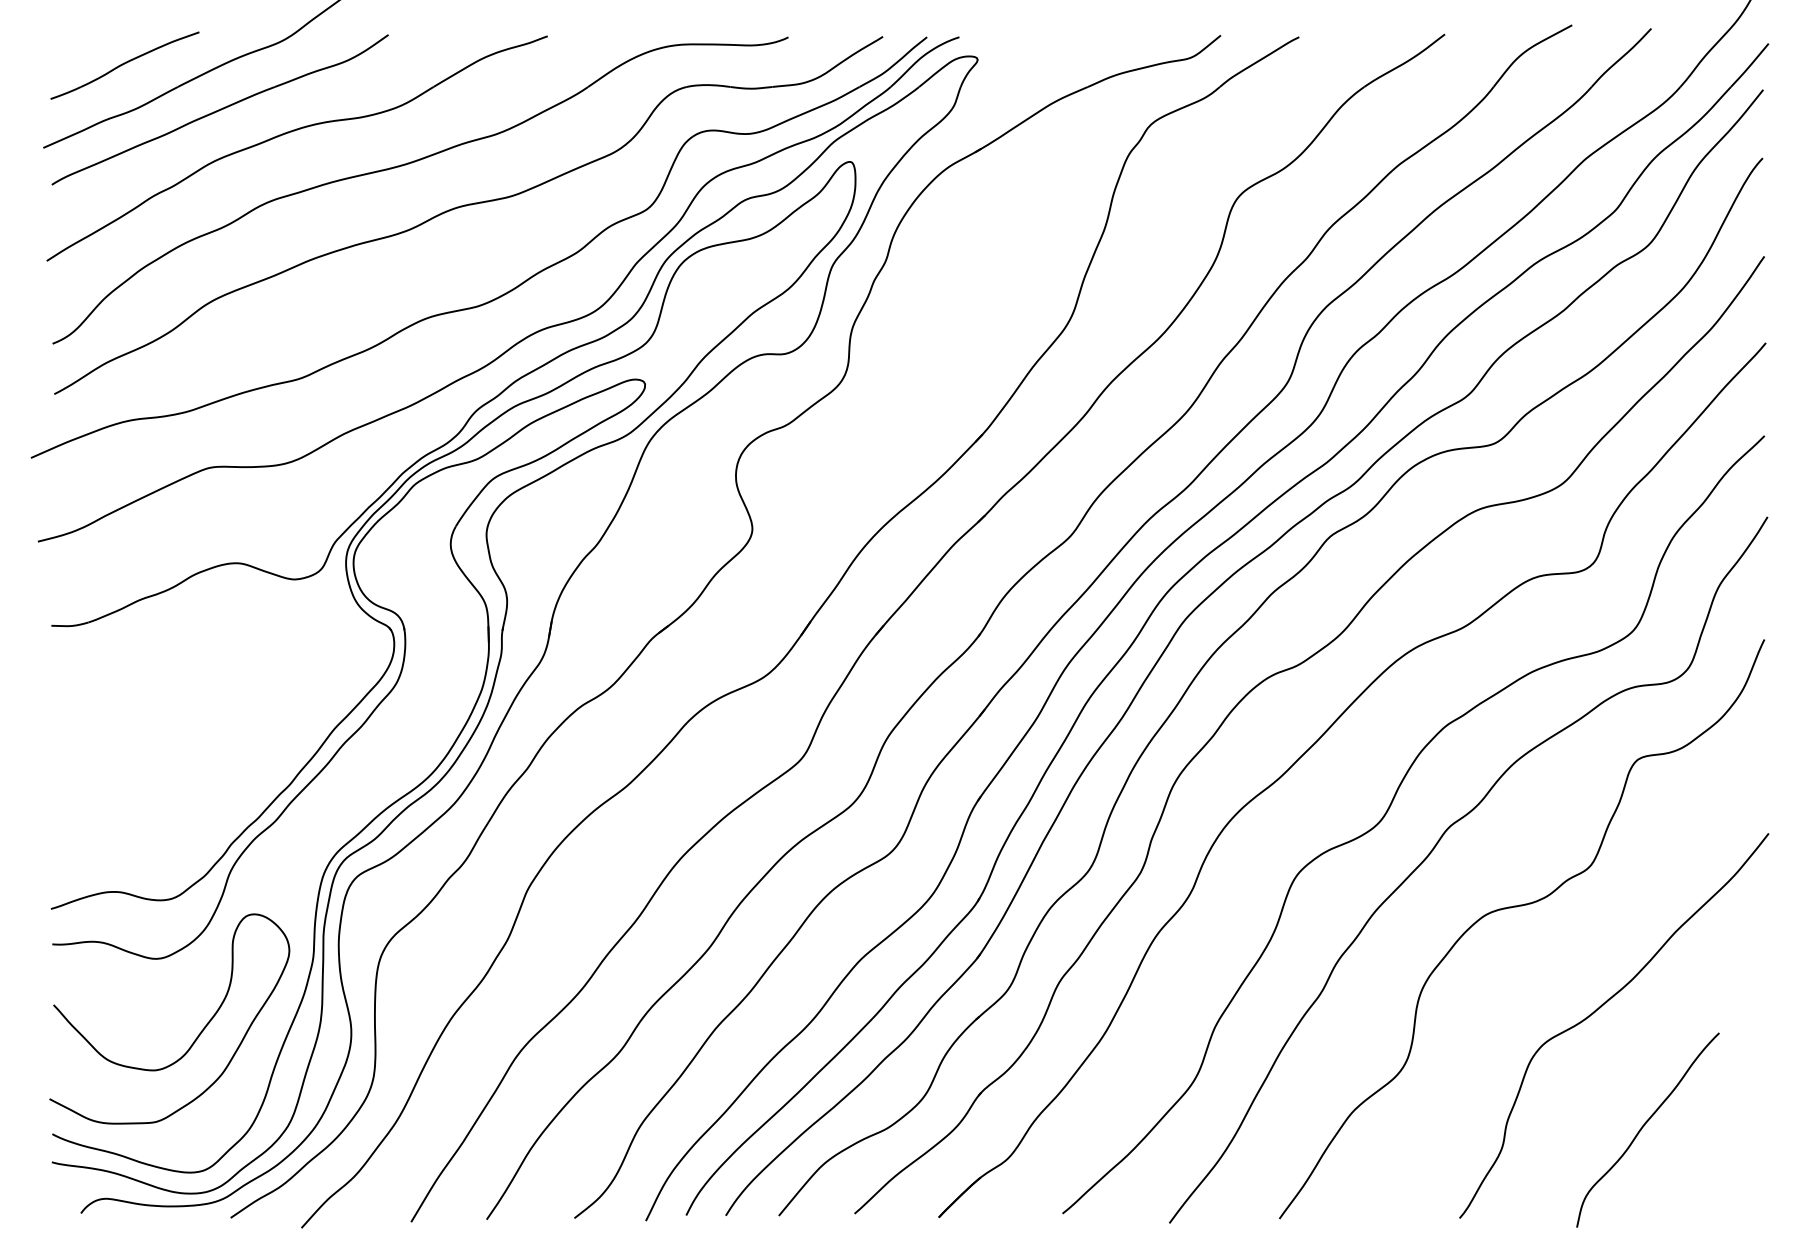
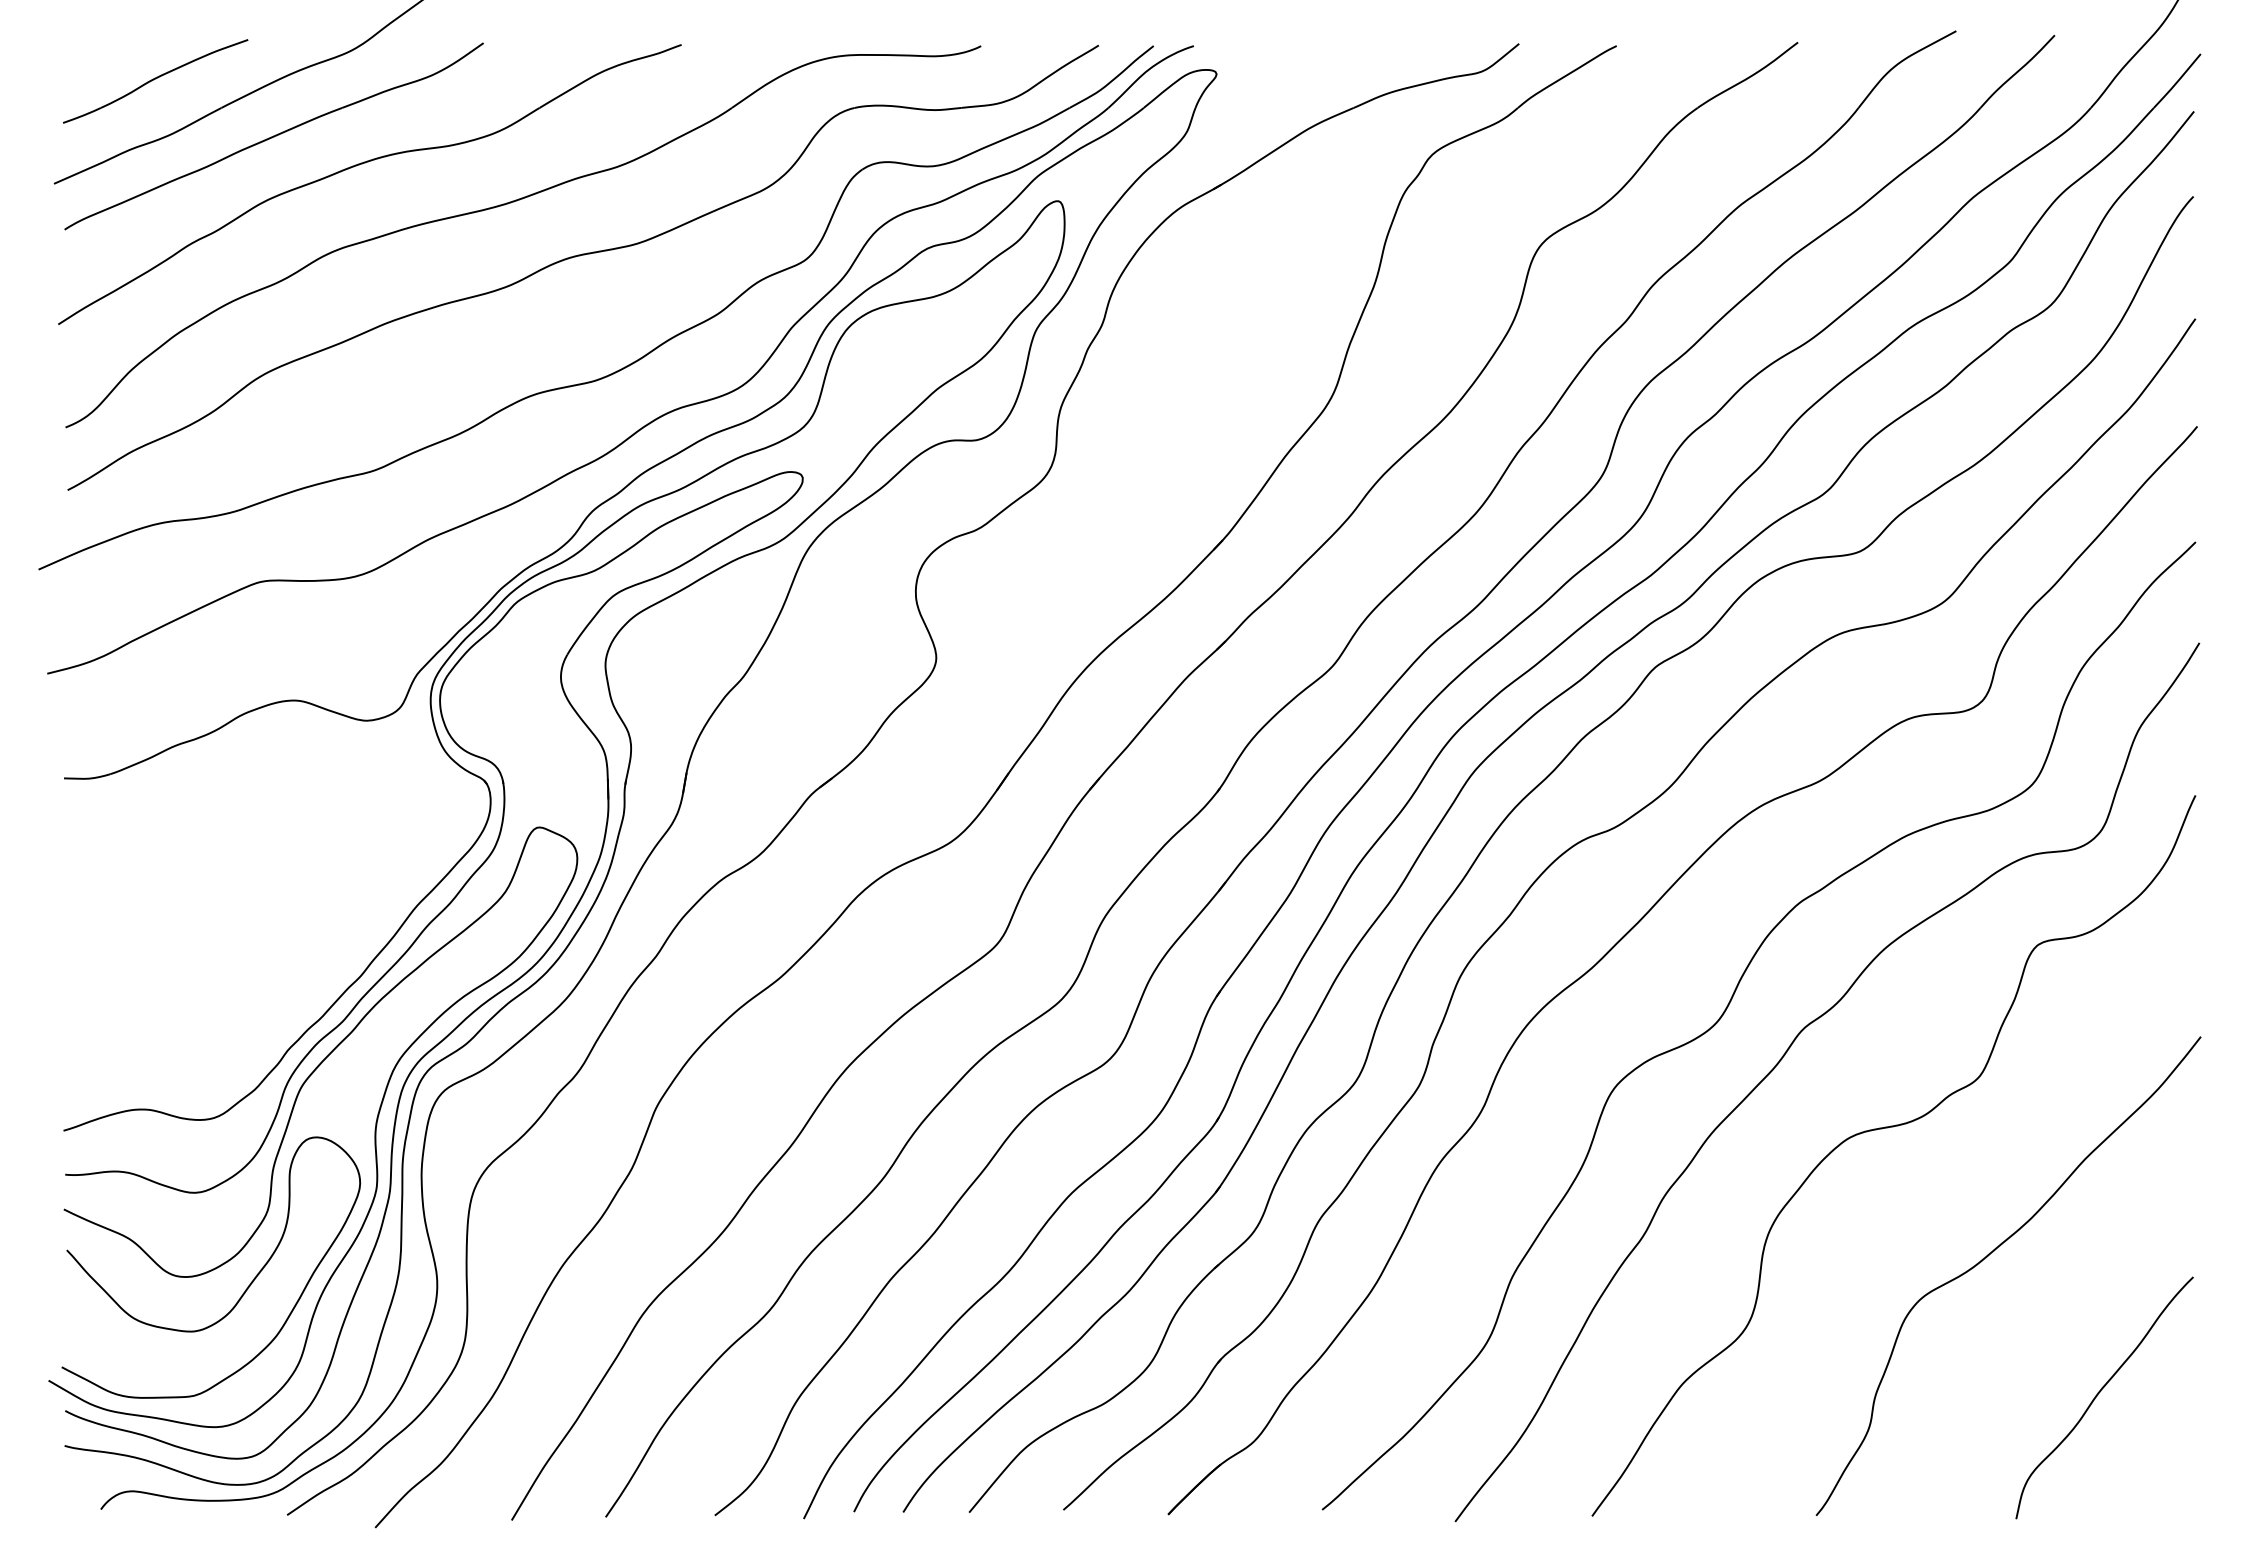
curve: (233, 900) -> (290, 1120), added
curve: (1644, 1125) -> (2100, 1392), moved

